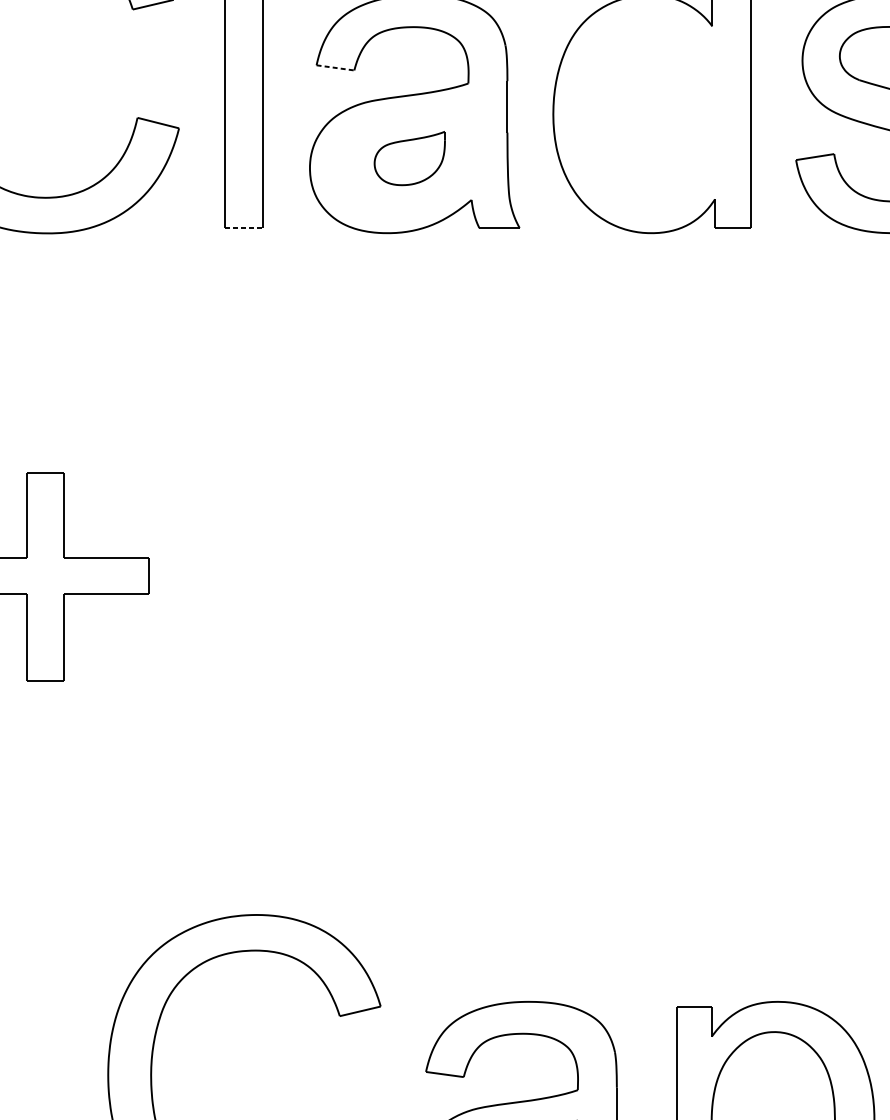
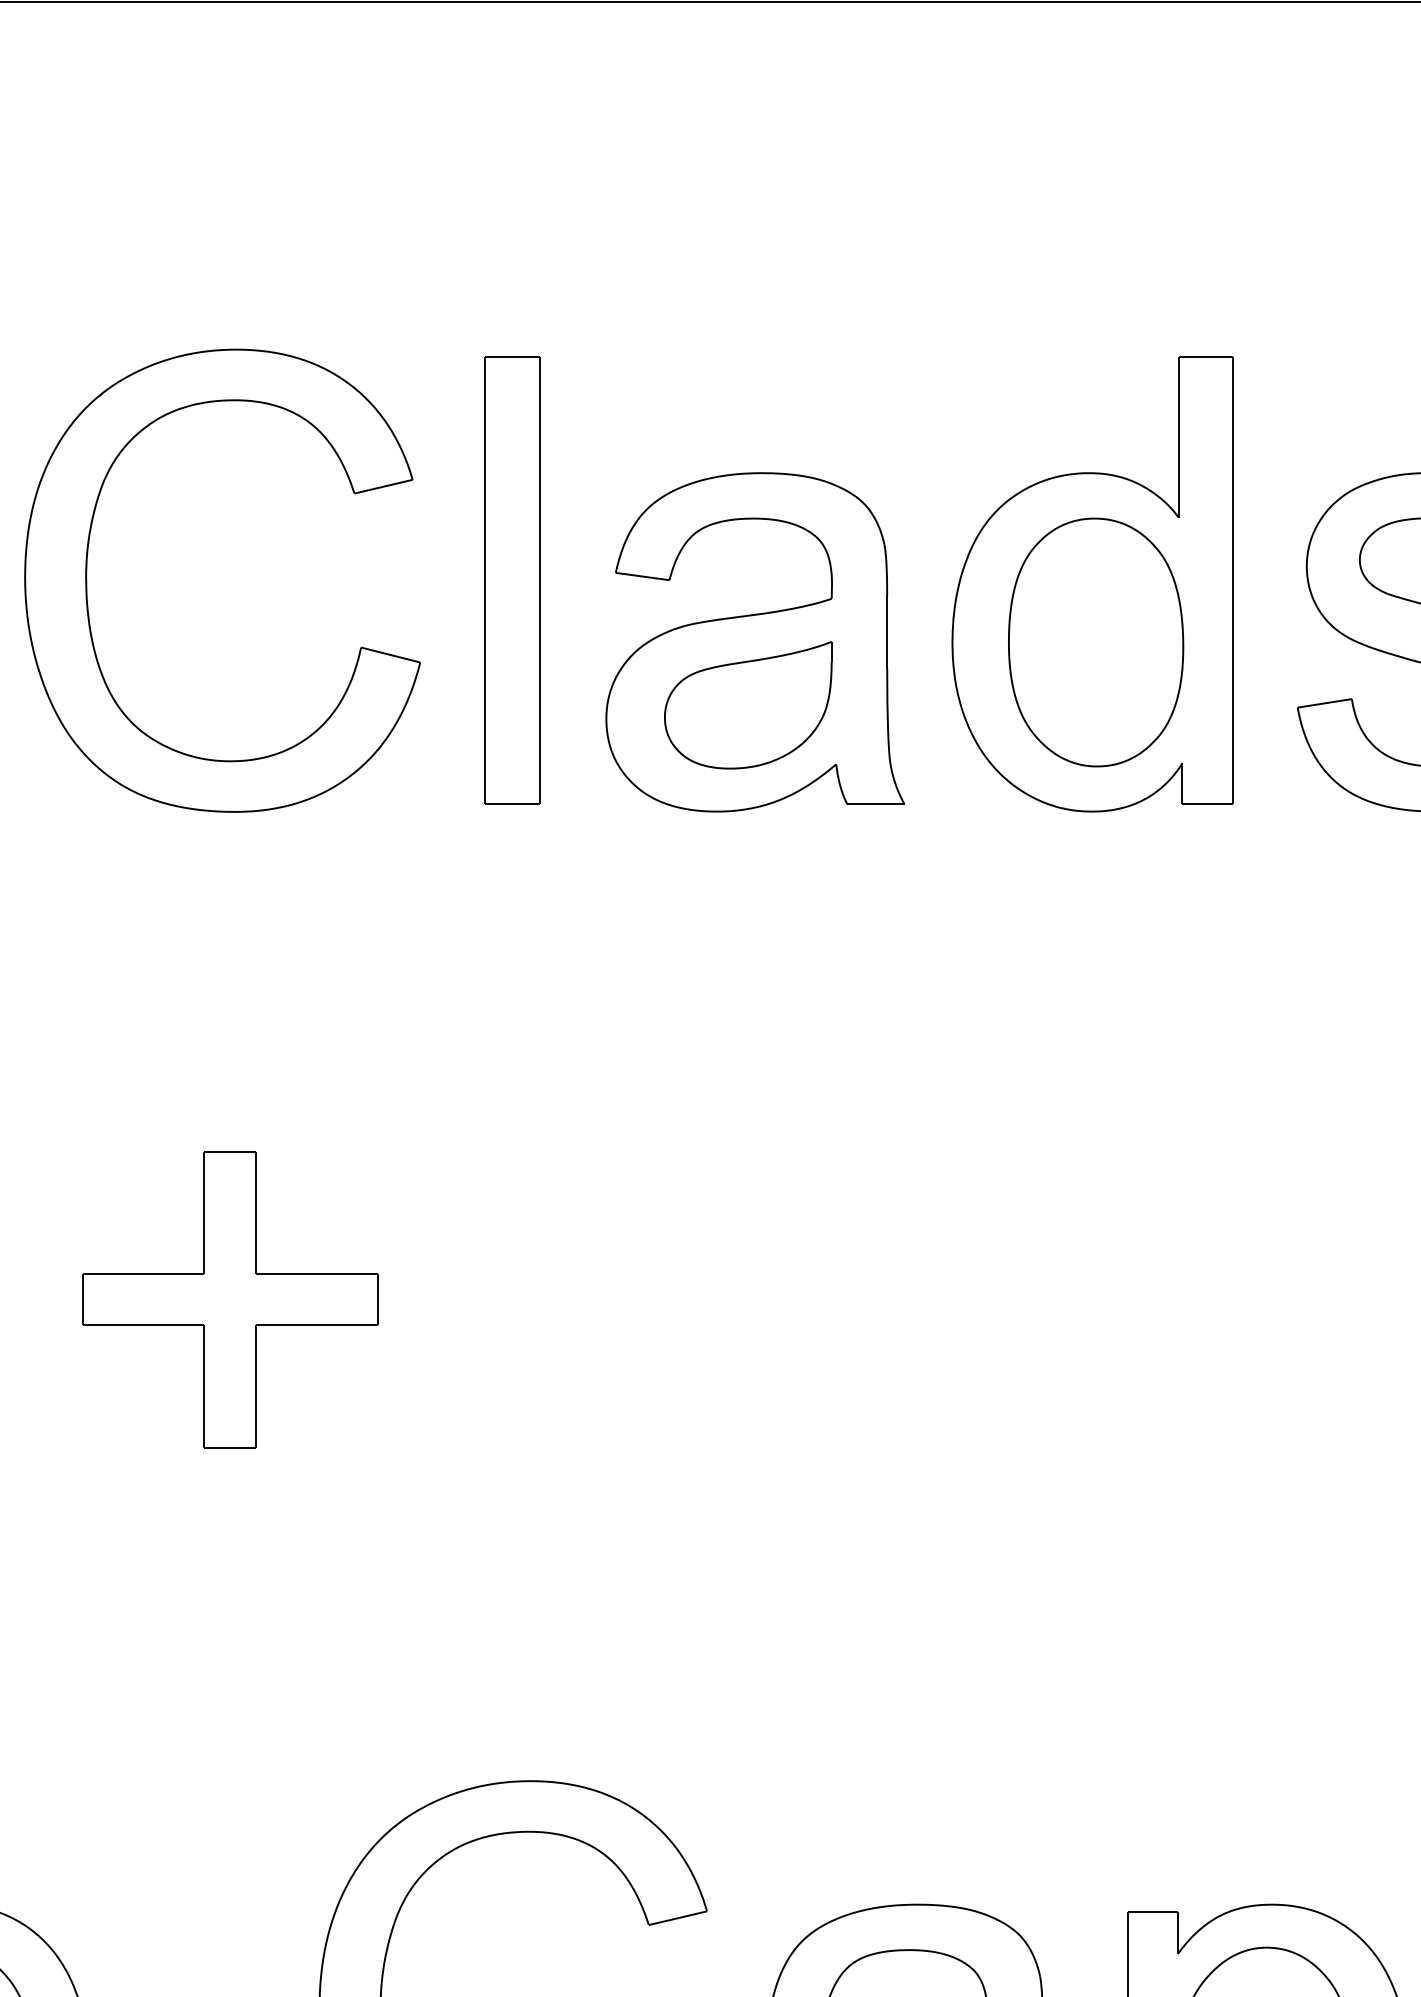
line: (336, 67) -> (643, 576), dashed -> solid
part: (654, 114) -> (1096, 642), added
part: (409, 158) -> (748, 705), size x1.67
line: (243, 228) -> (512, 804), dashed -> solid

